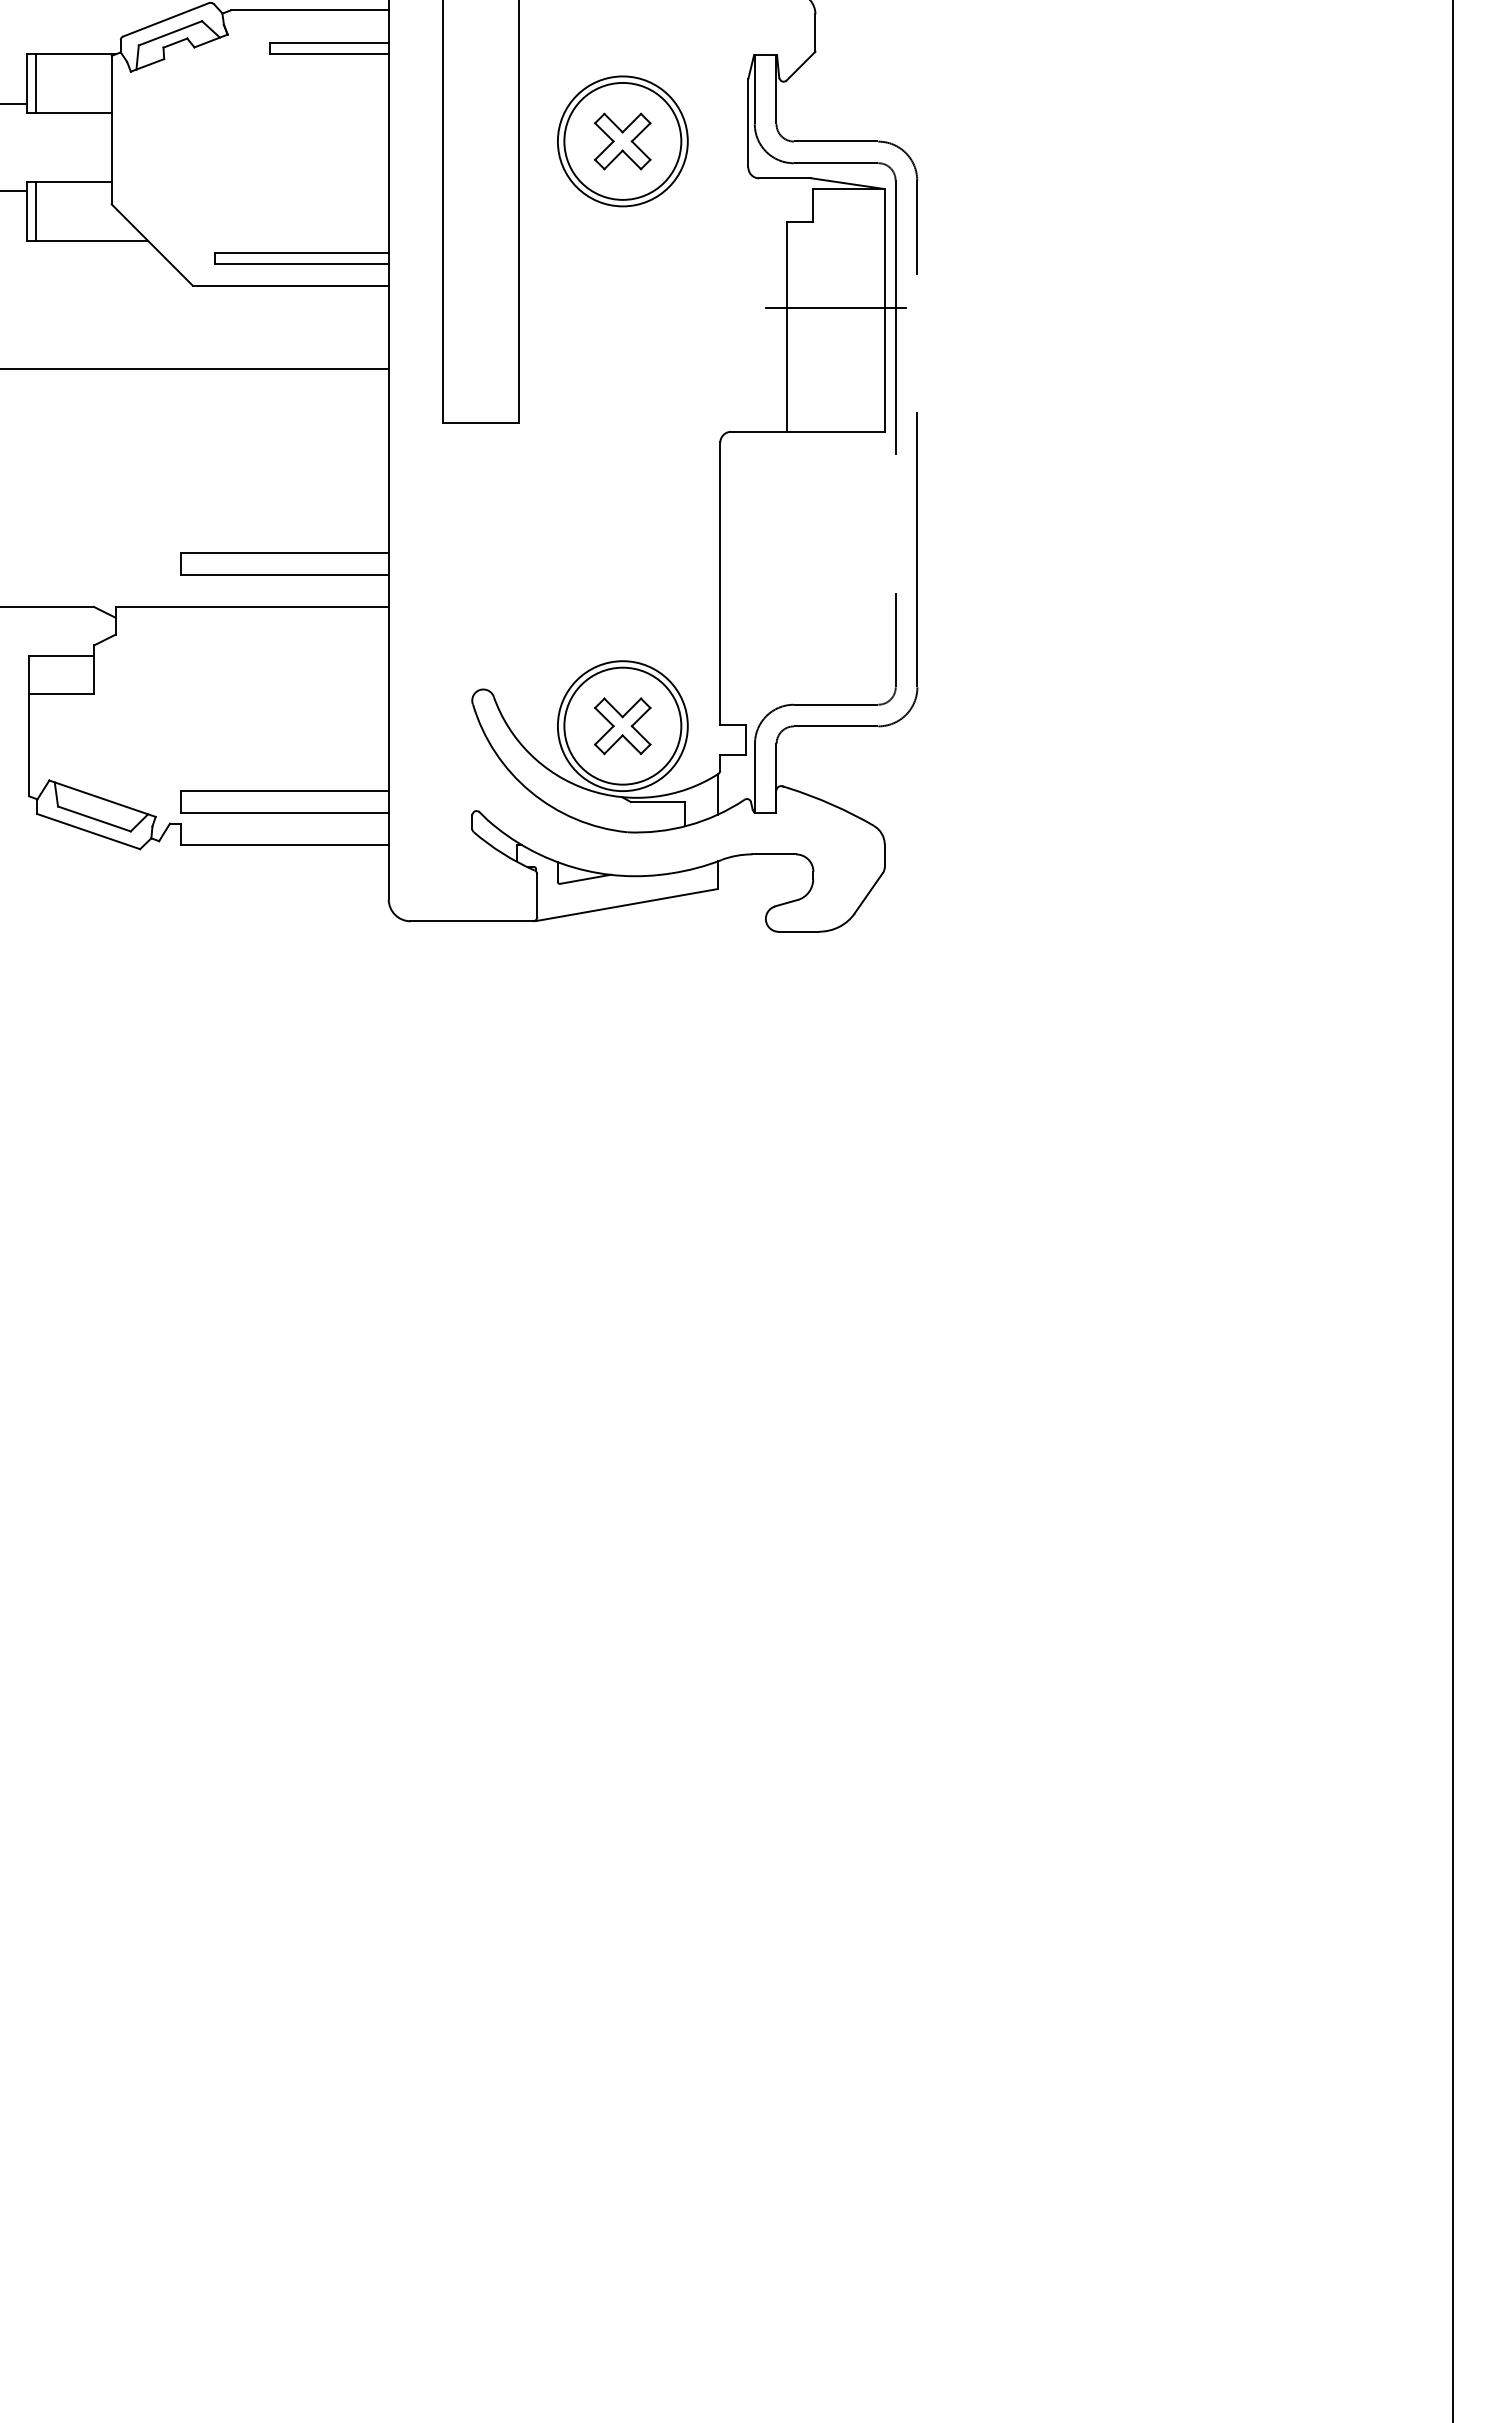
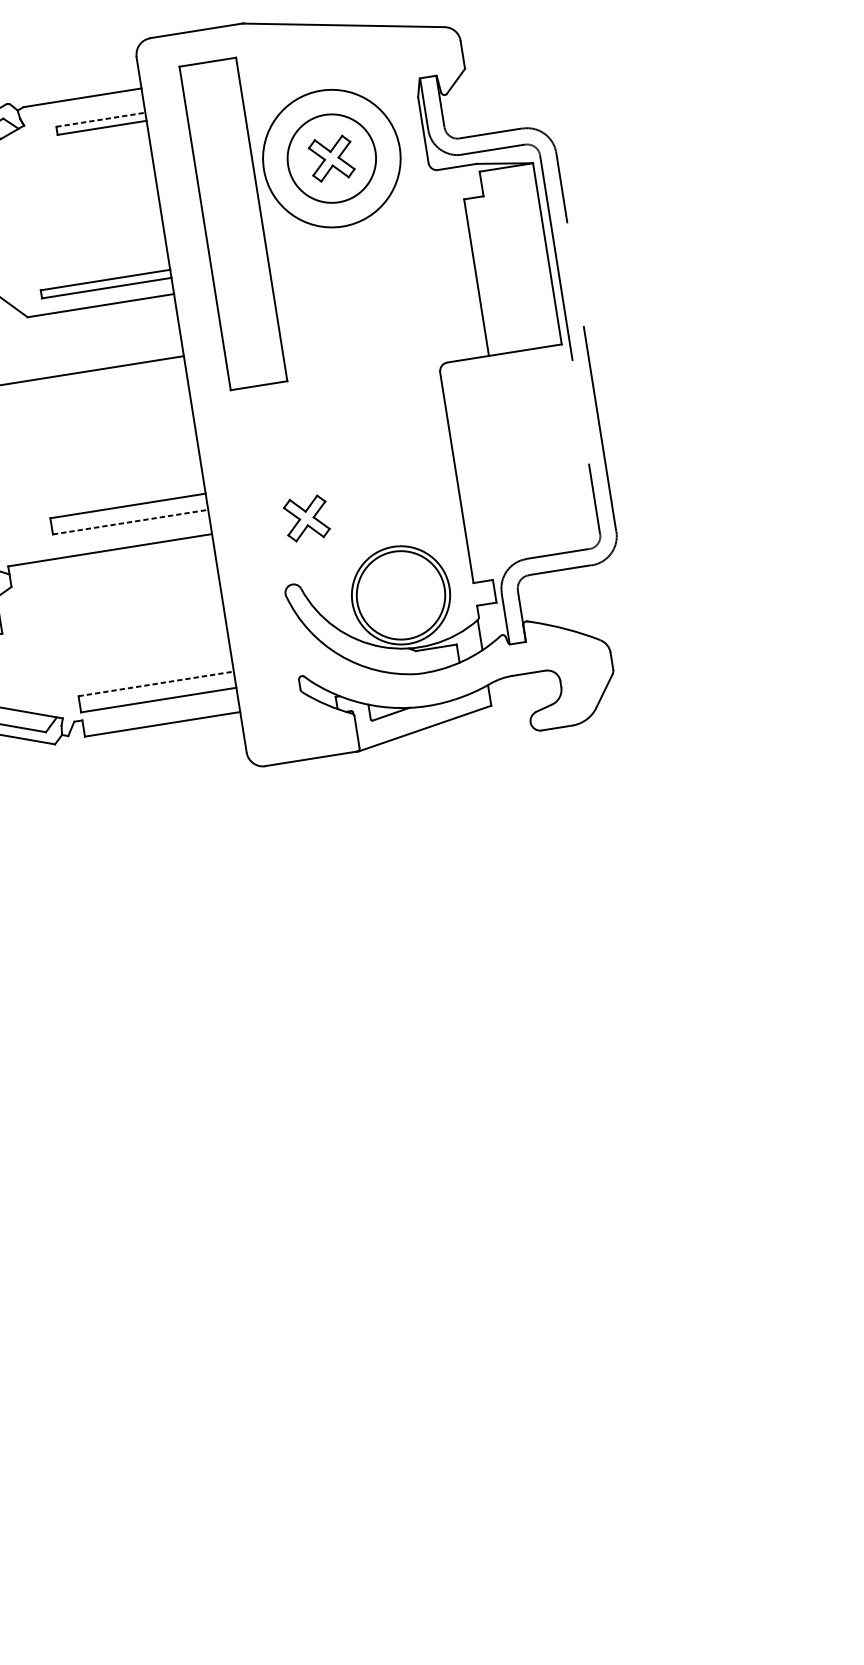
line: (329, 42) -> (101, 119), solid -> dashed
circle: (622, 141) -> (331, 158), size x1.4
line: (835, 308) -> (510, 258), removed
line: (284, 574) -> (130, 522), solid -> dashed
part: (622, 726) -> (306, 518), moved
line: (284, 791) -> (156, 684), solid -> dashed

